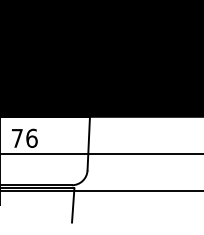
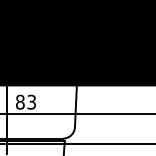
text: (24, 137) -> (25, 101), 76 -> 83

